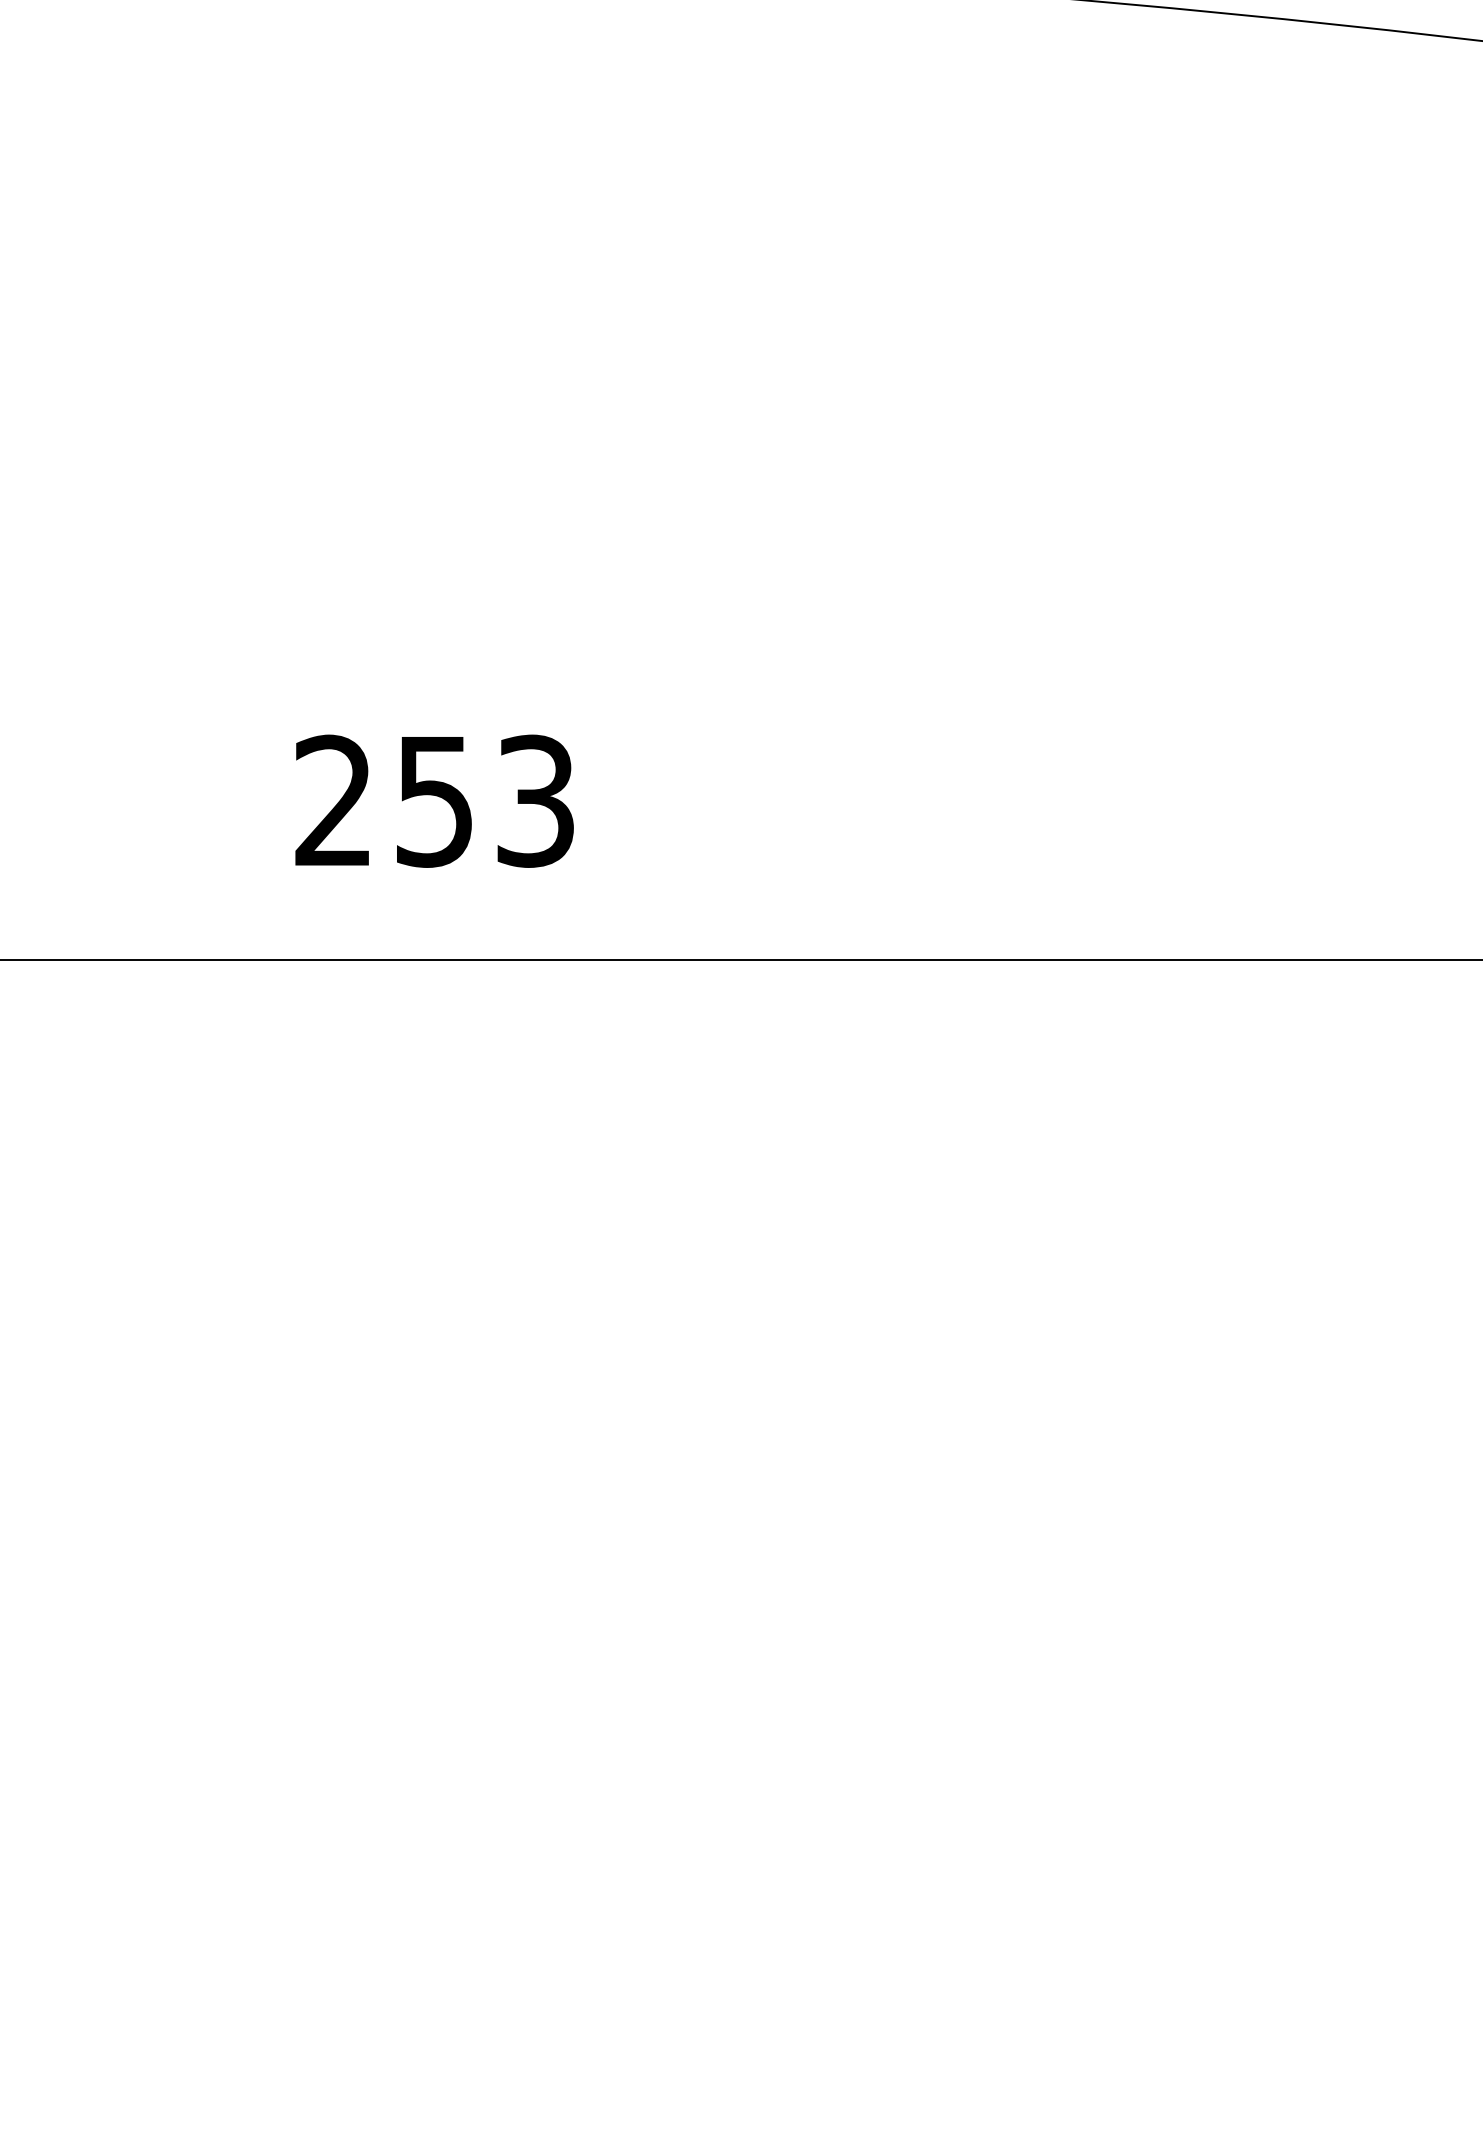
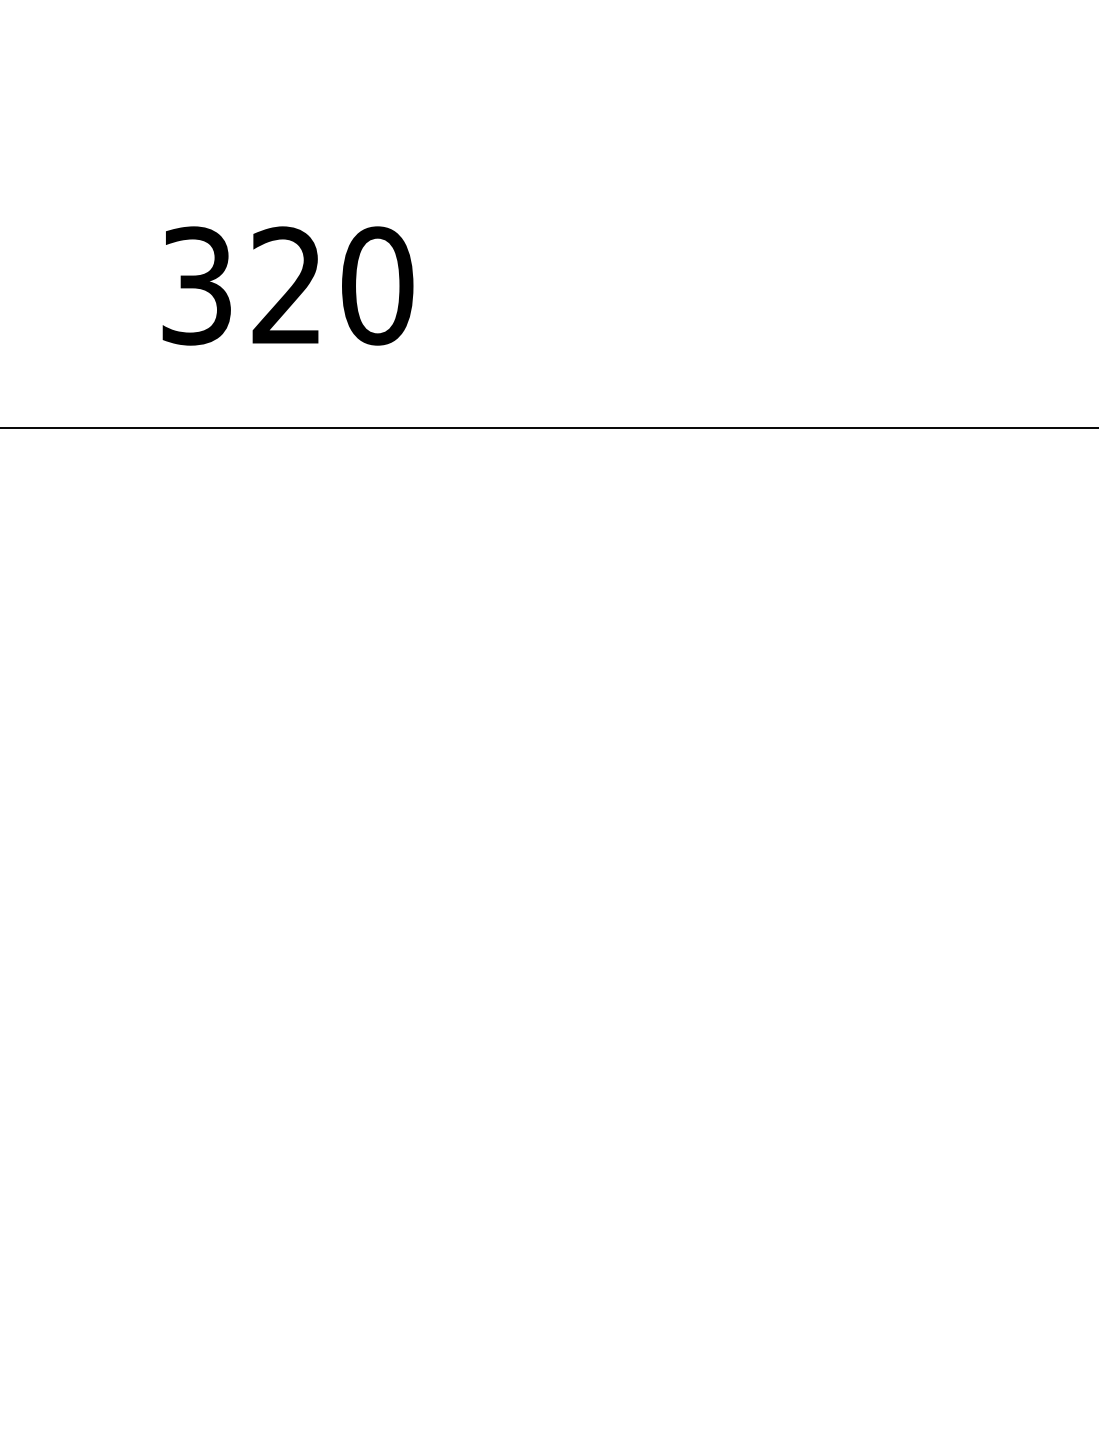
text: (435, 800) -> (287, 285), 253 -> 320

